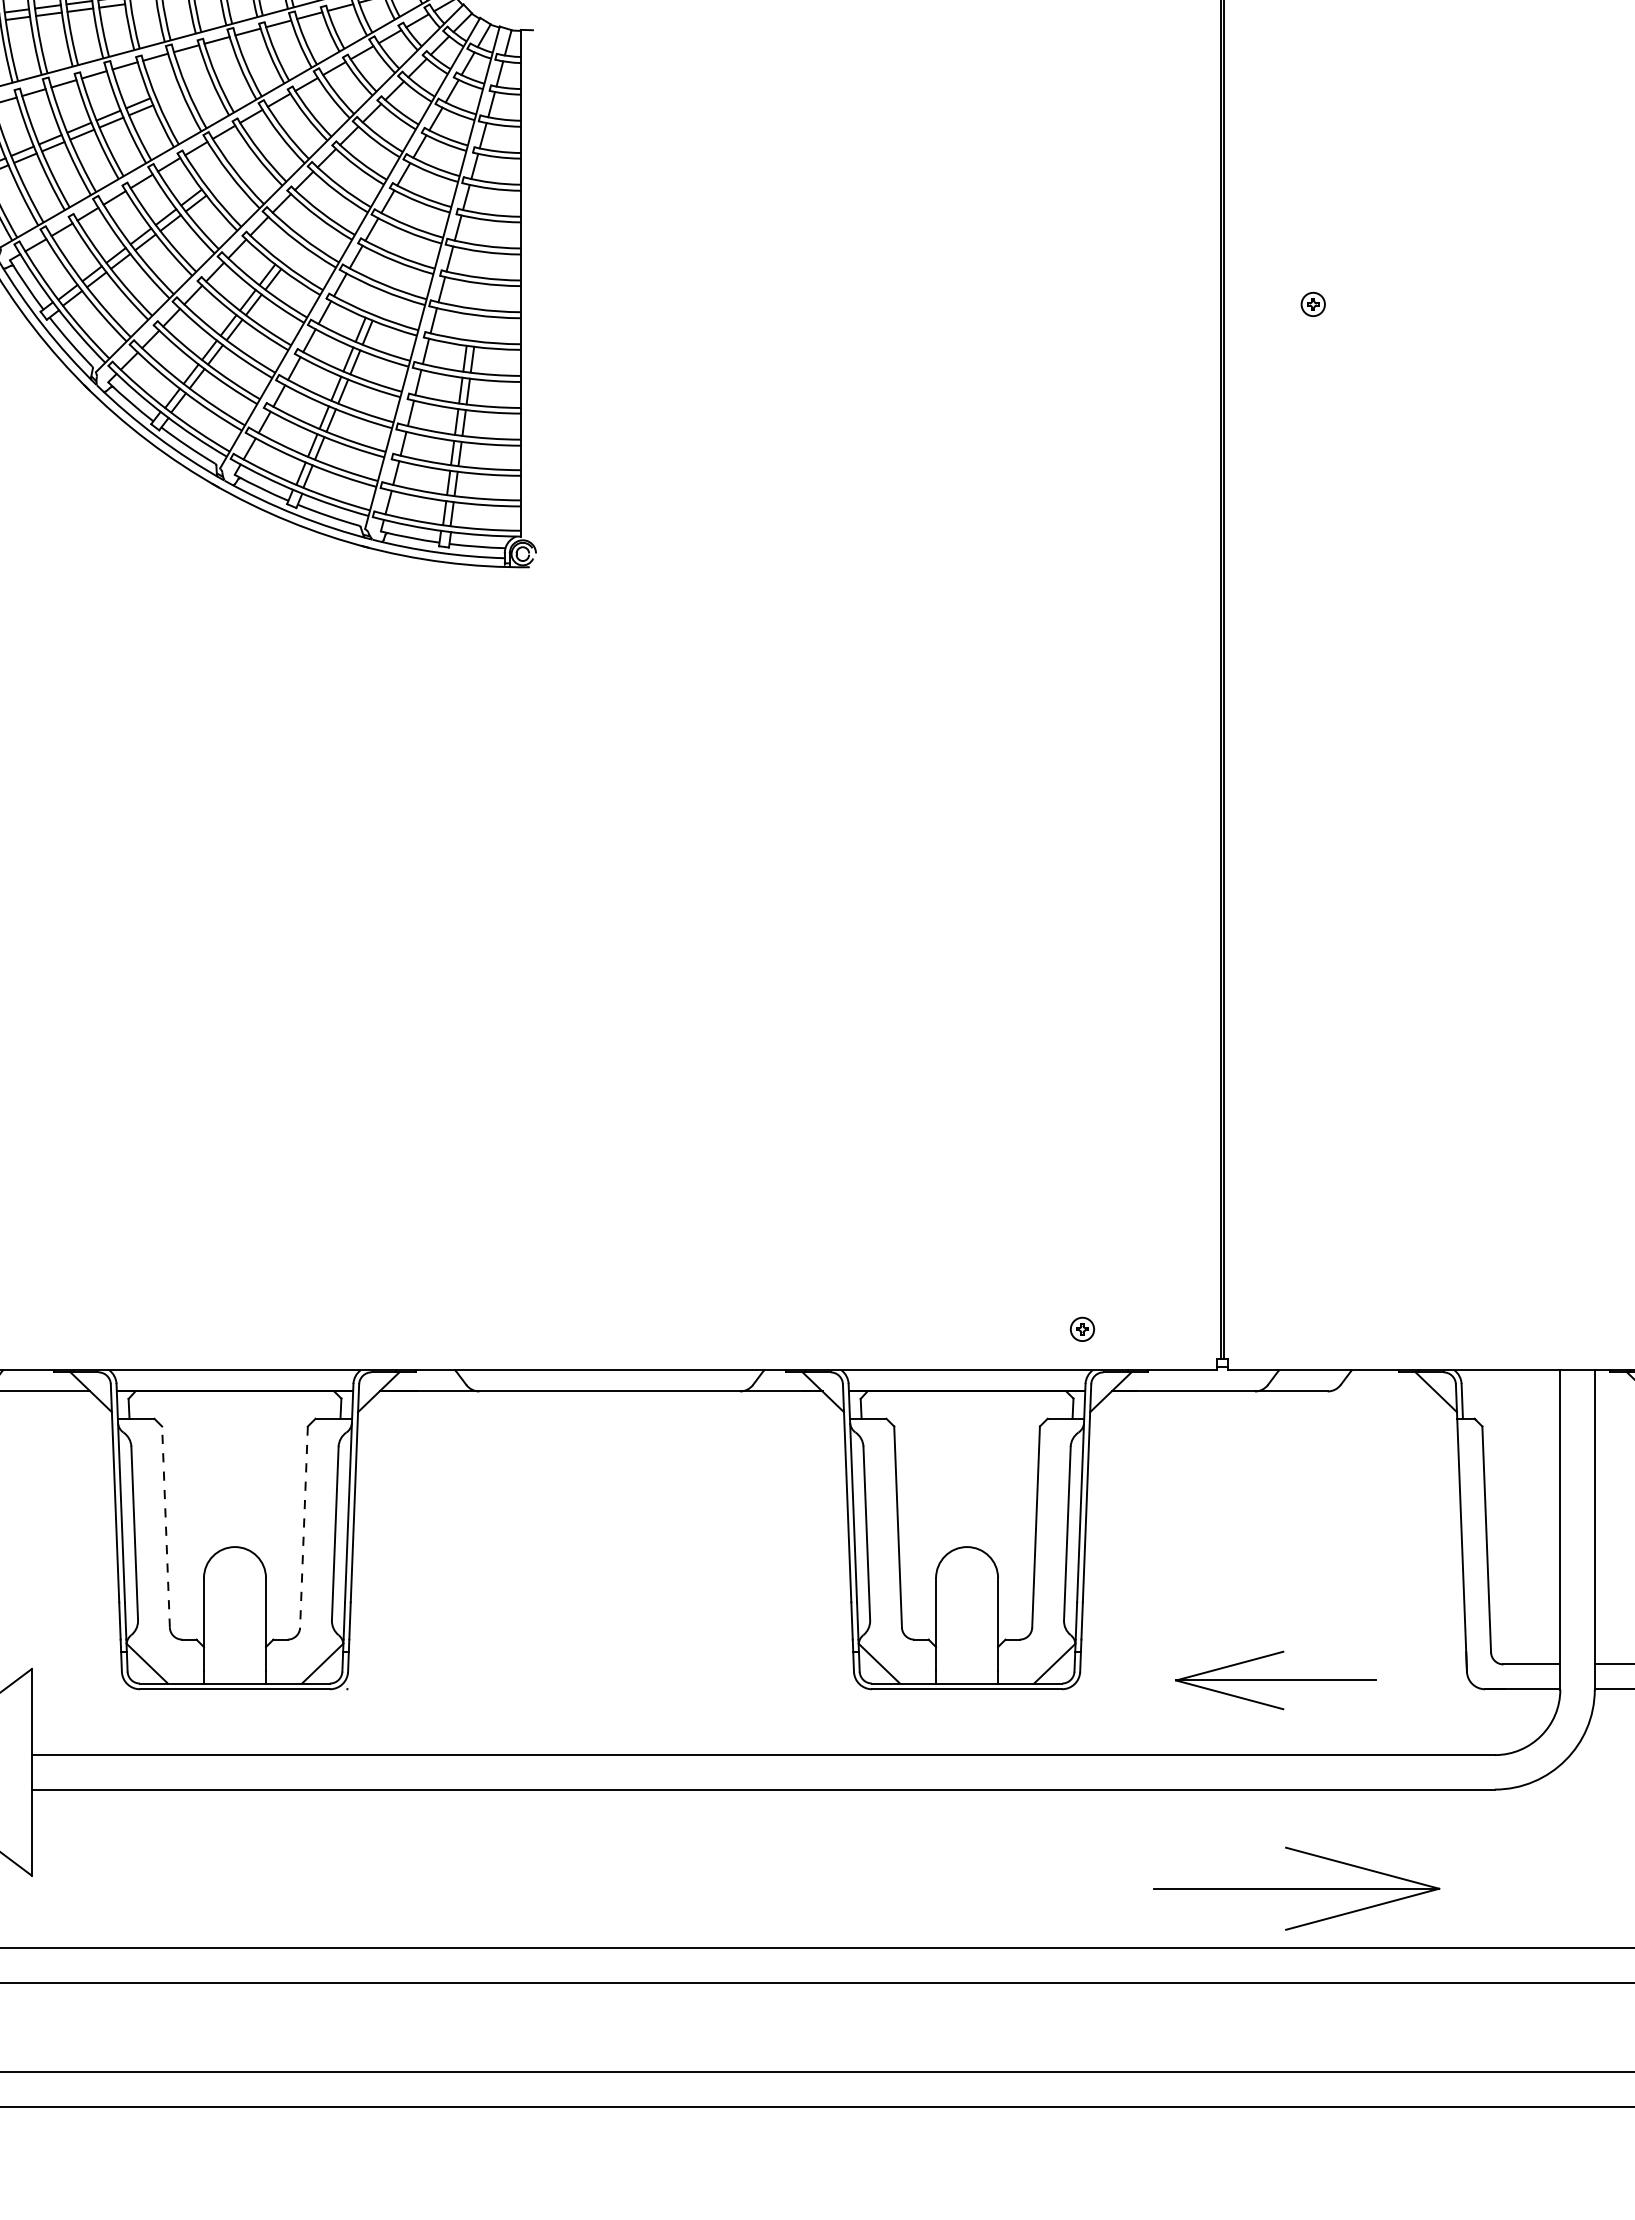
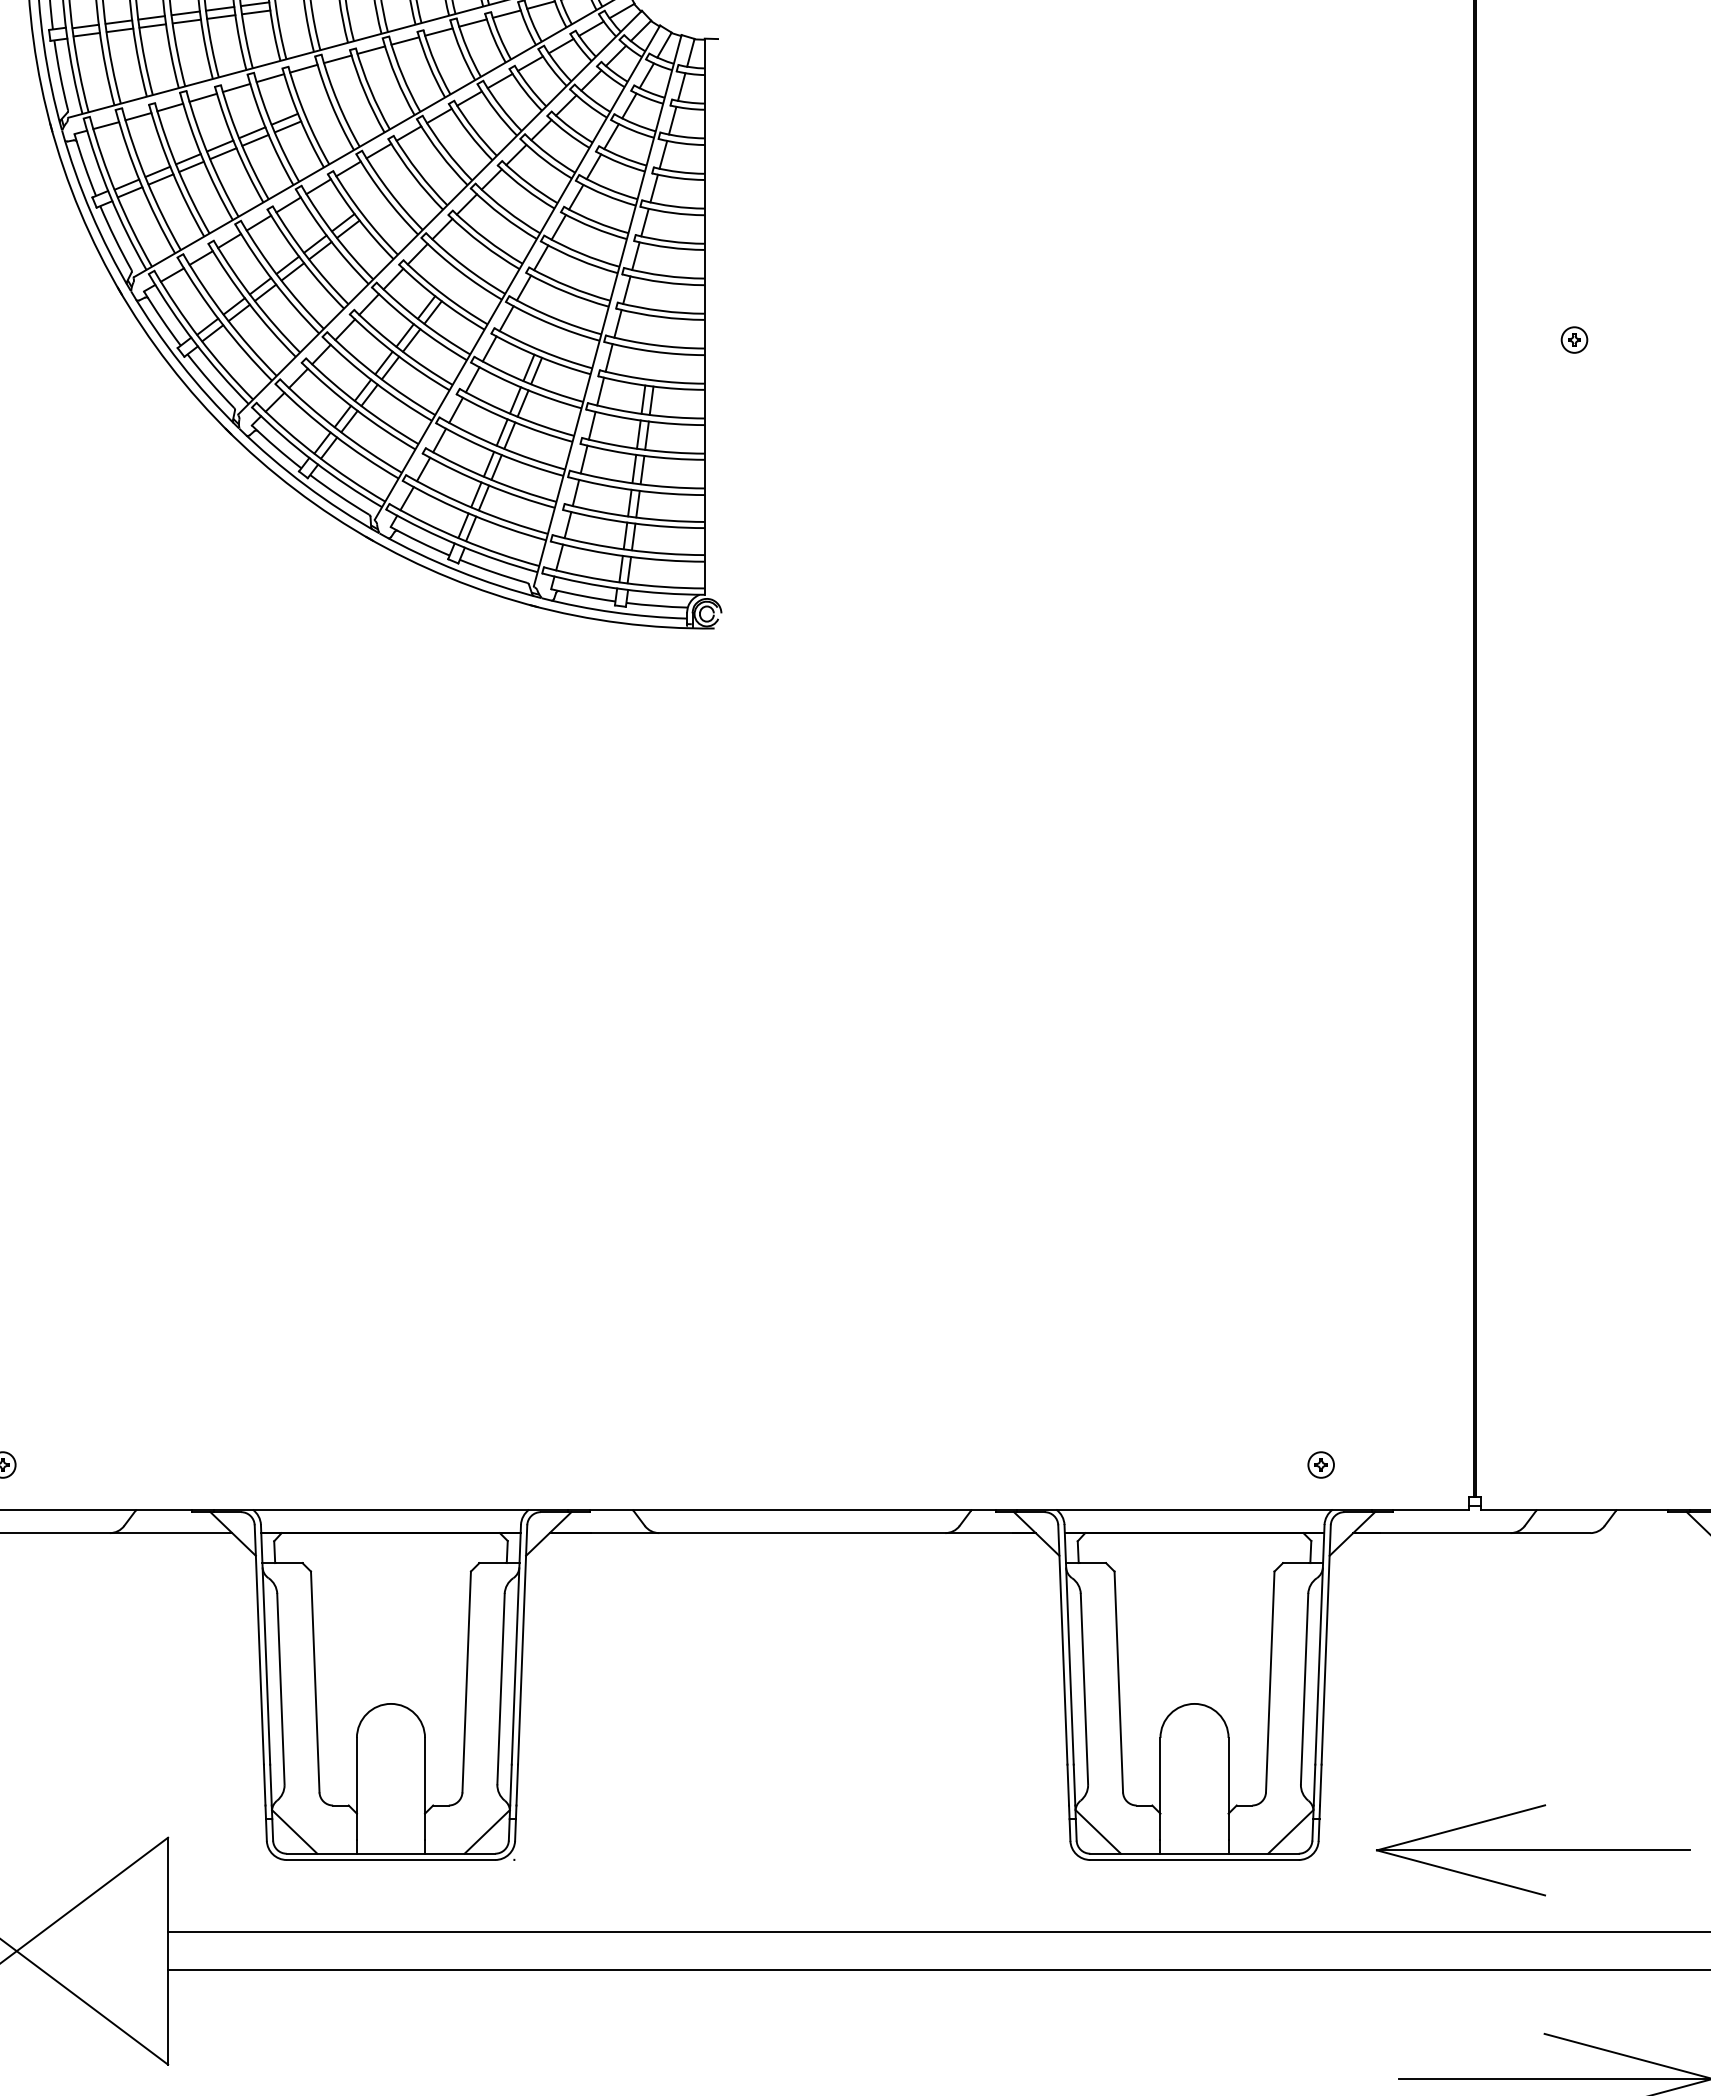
line: (166, 1527) -> (315, 1682), dashed -> solid
line: (303, 1527) -> (466, 1682), dashed -> solid
part: (1275, 1680) -> (1533, 1850), size x1.43

